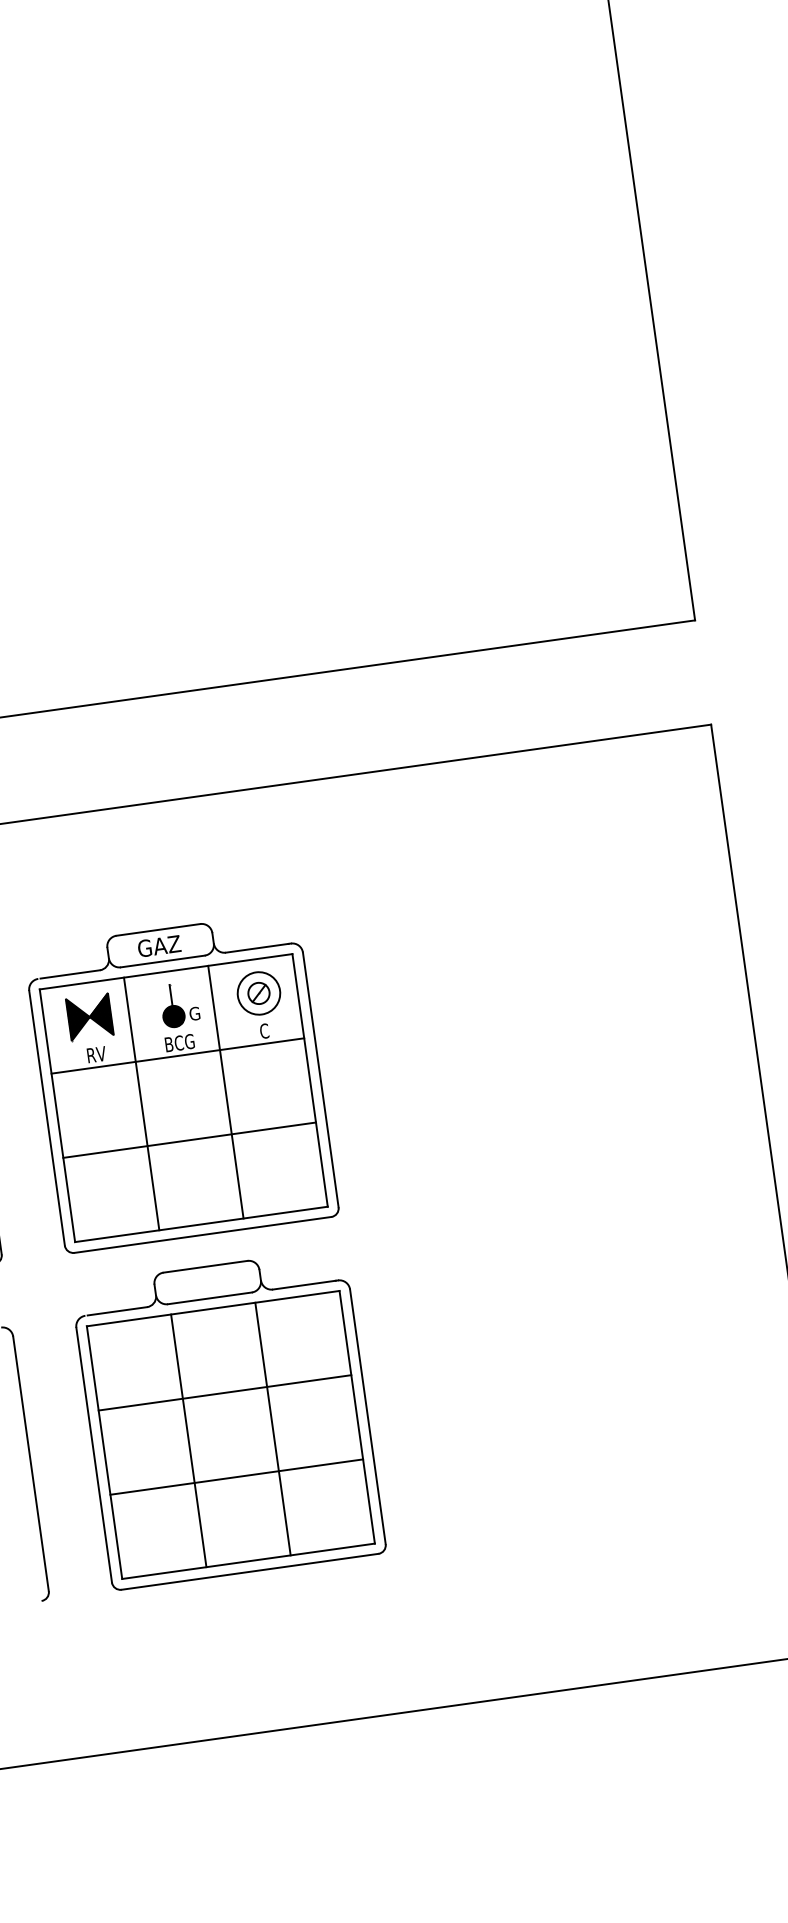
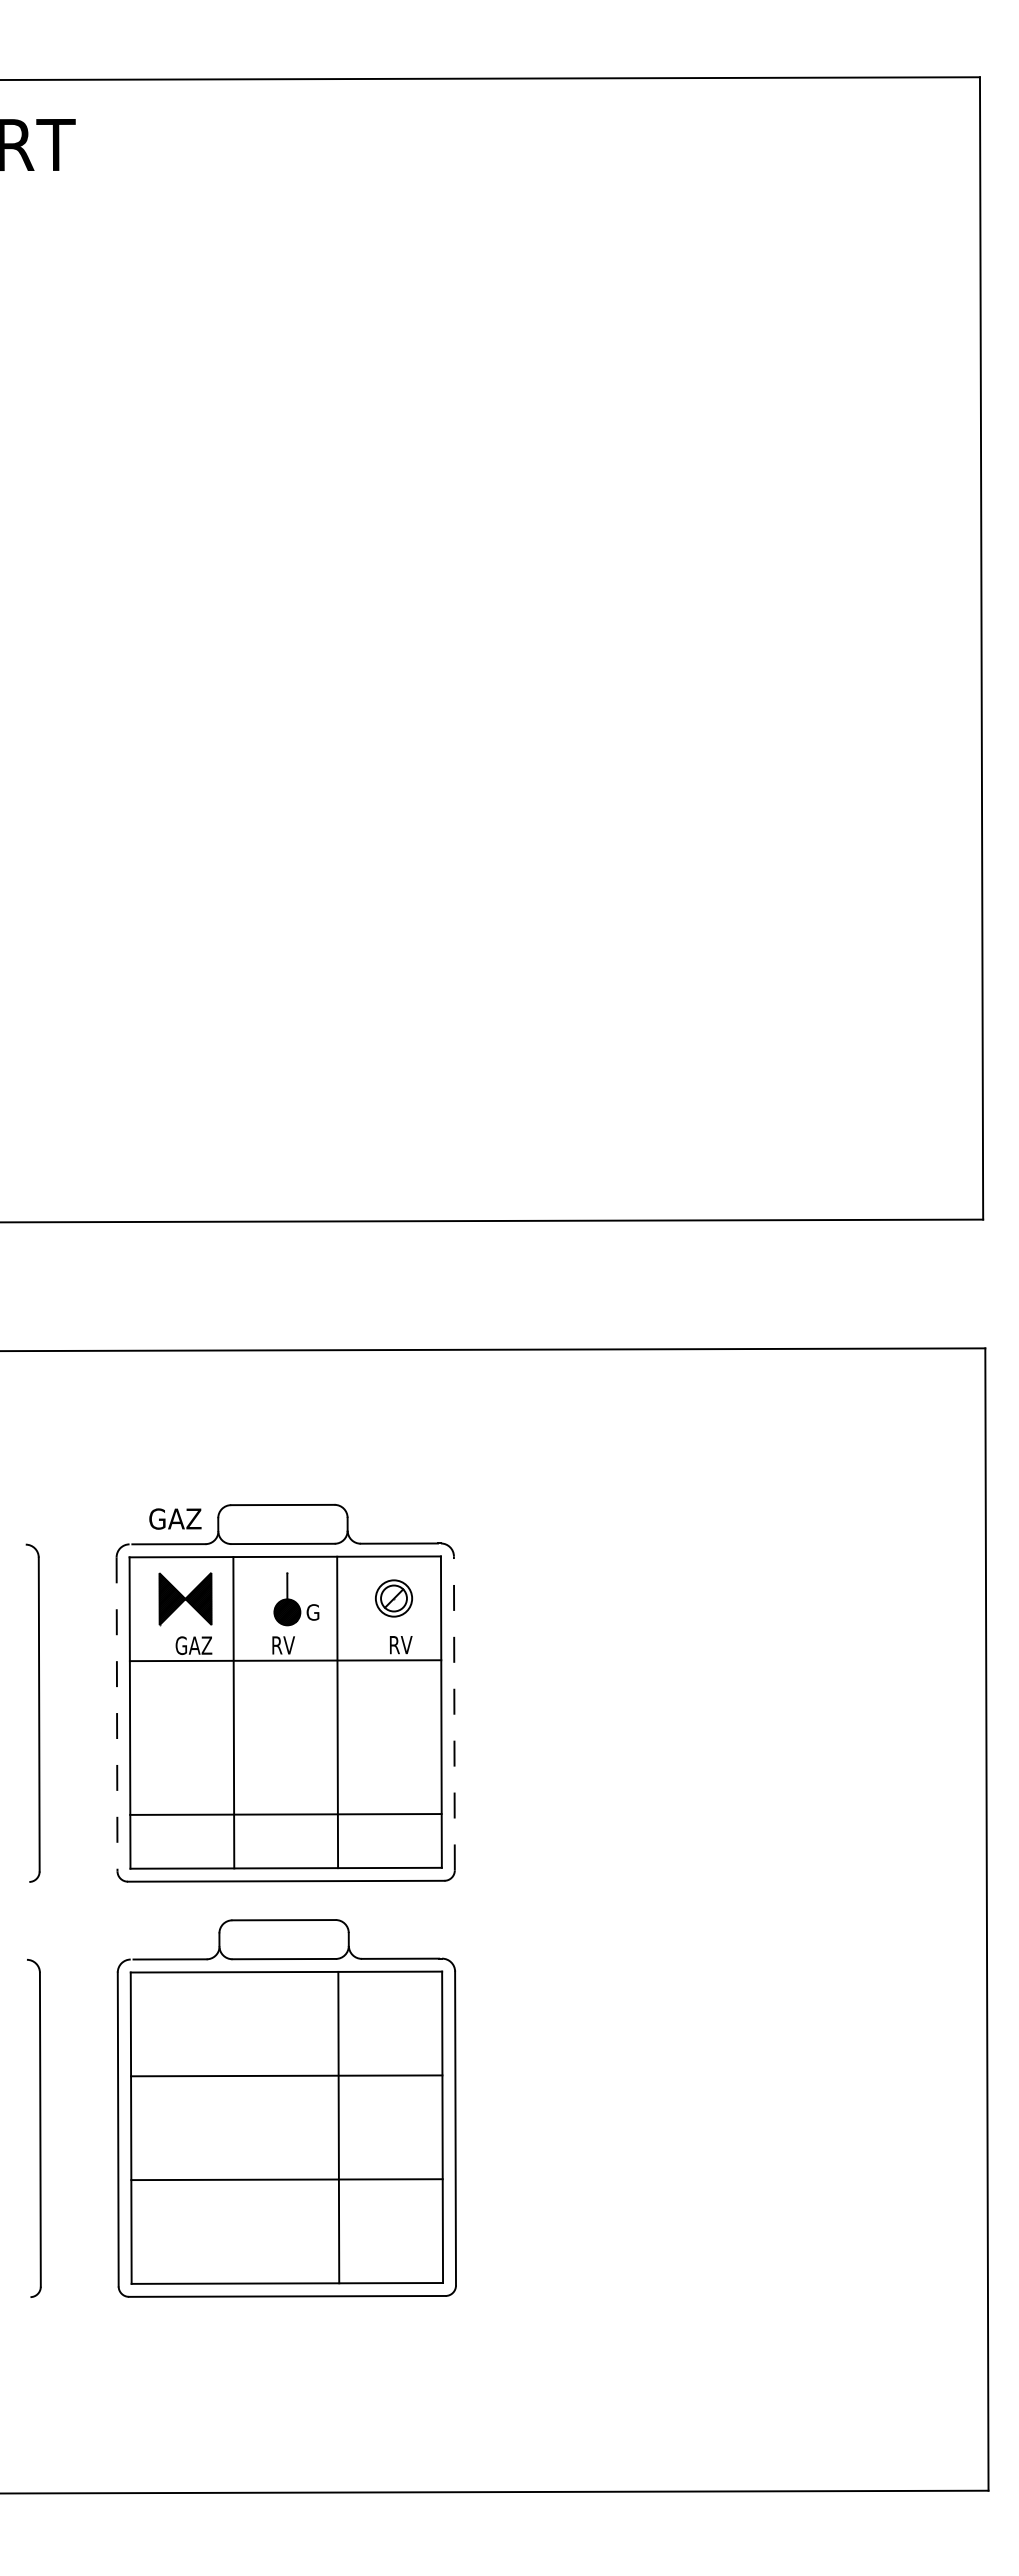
text: (159, 945) -> (175, 1518), moved
circle: (258, 993) -> (393, 1598), size x0.7
text: (269, 1030) -> (400, 1644), C -> RV
text: (180, 1043) -> (290, 1645), BCG -> RV
text: (101, 1053) -> (193, 1645), RV -> GAZ
line: (320, 1080) -> (454, 1713), solid -> dashed
line: (47, 1118) -> (117, 1714), solid -> dashed
line: (189, 1140) -> (285, 1814), moved
line: (188, 1440) -> (234, 2127), removed

